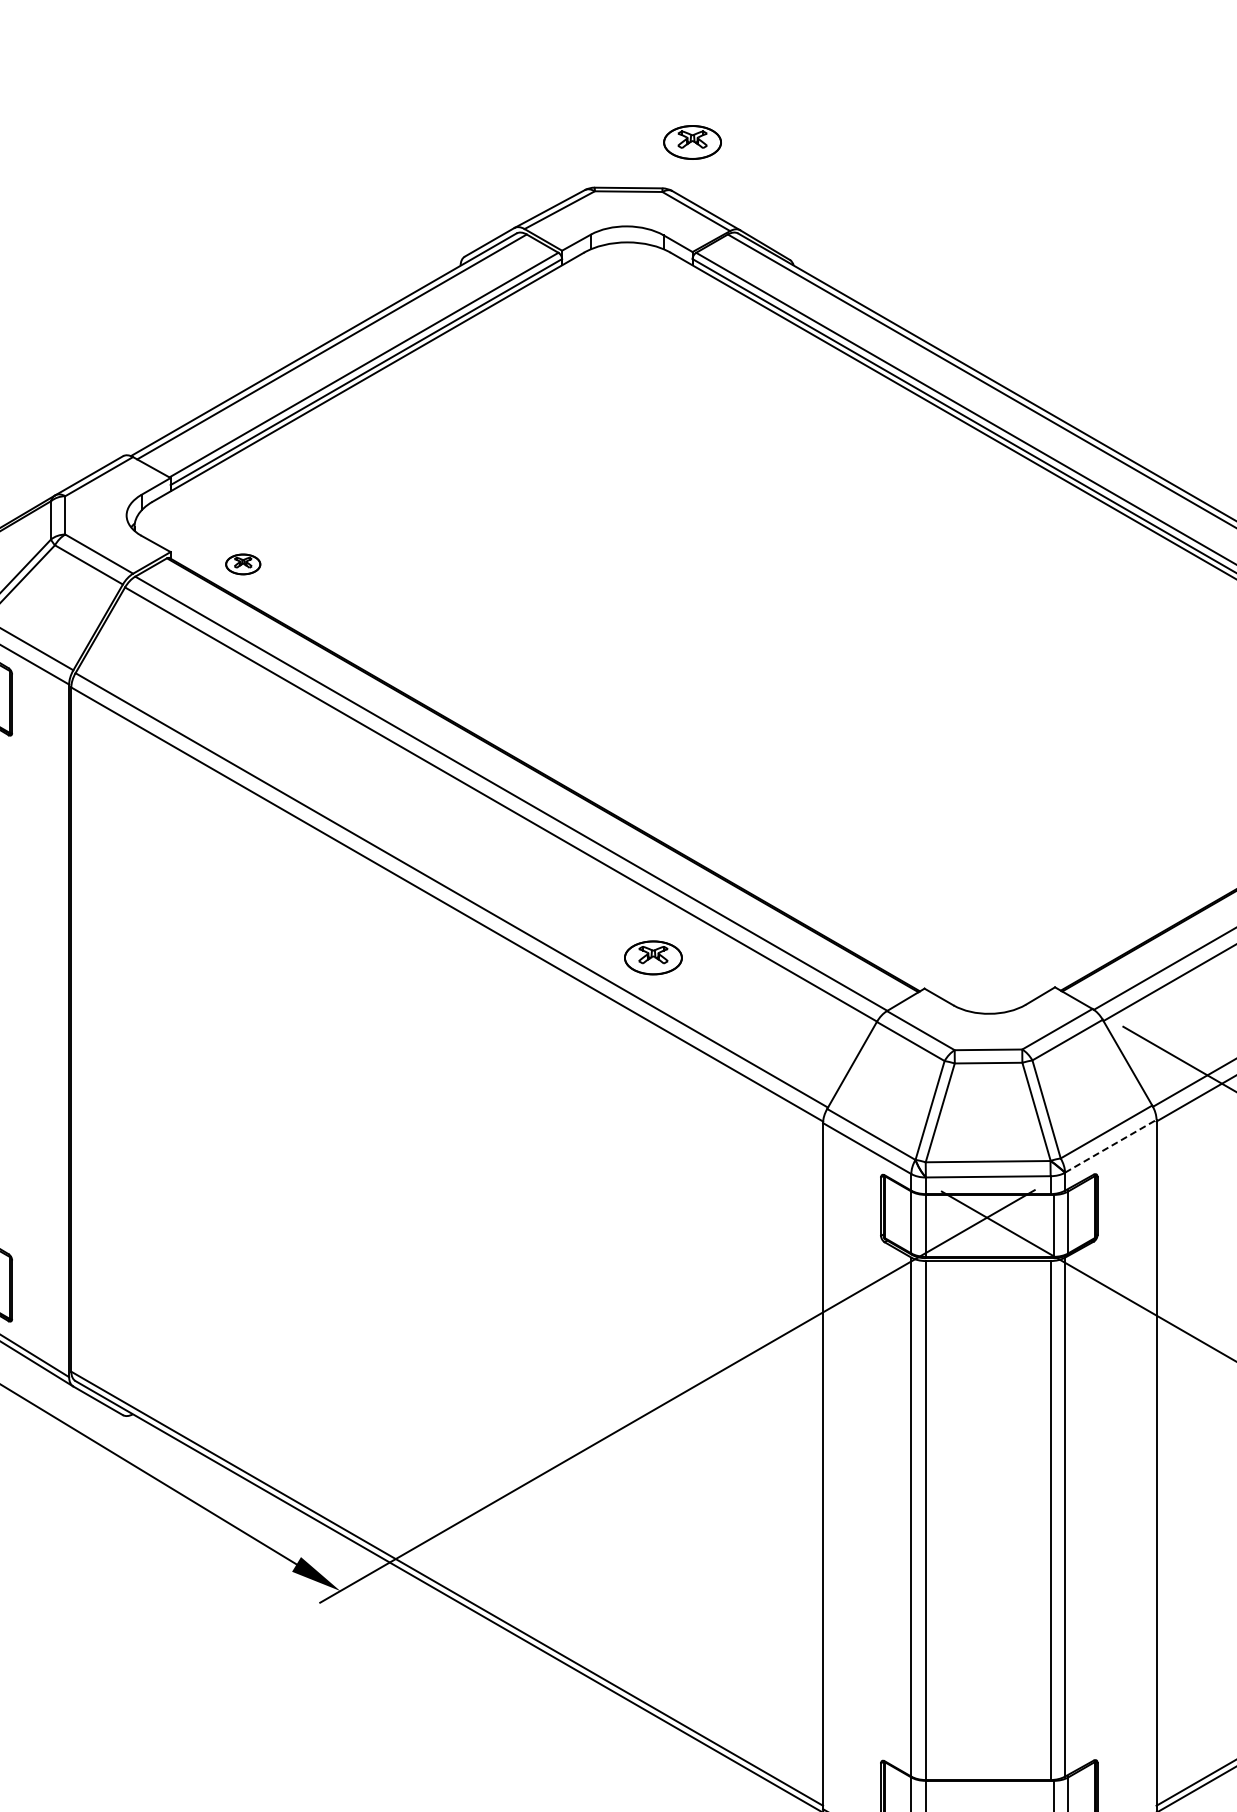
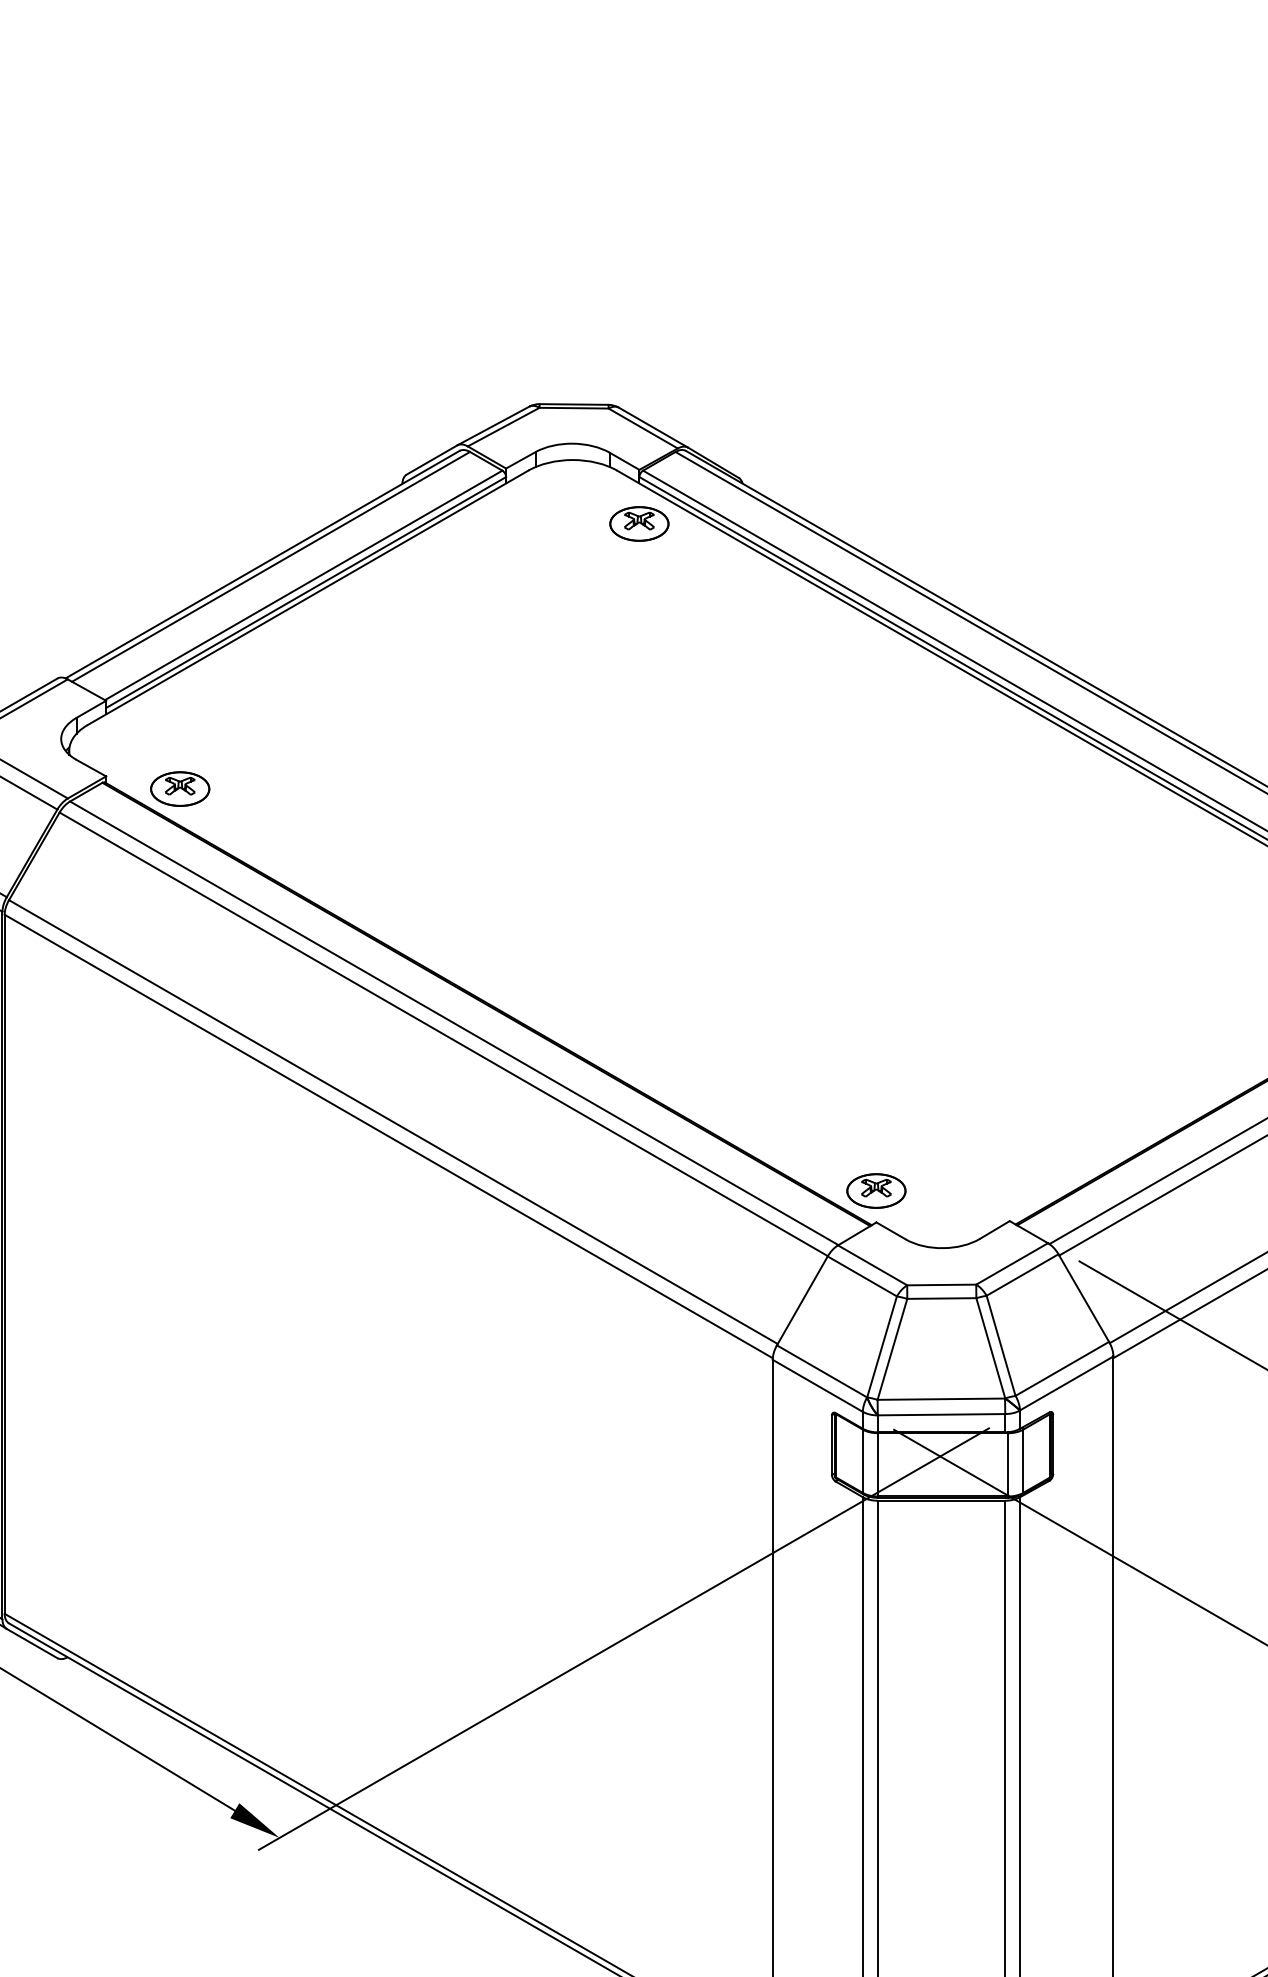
part: (692, 142) -> (639, 523), moved
part: (243, 563) -> (180, 788), size x1.67
part: (653, 957) -> (876, 1190), moved
line: (1110, 1146) -> (1066, 1383), dashed -> solid

